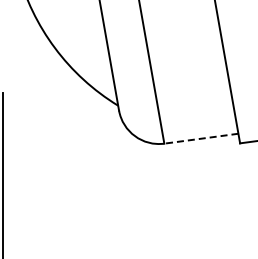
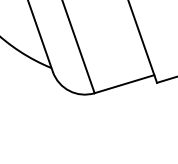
line: (200, 138) -> (123, 84), dashed -> solid

